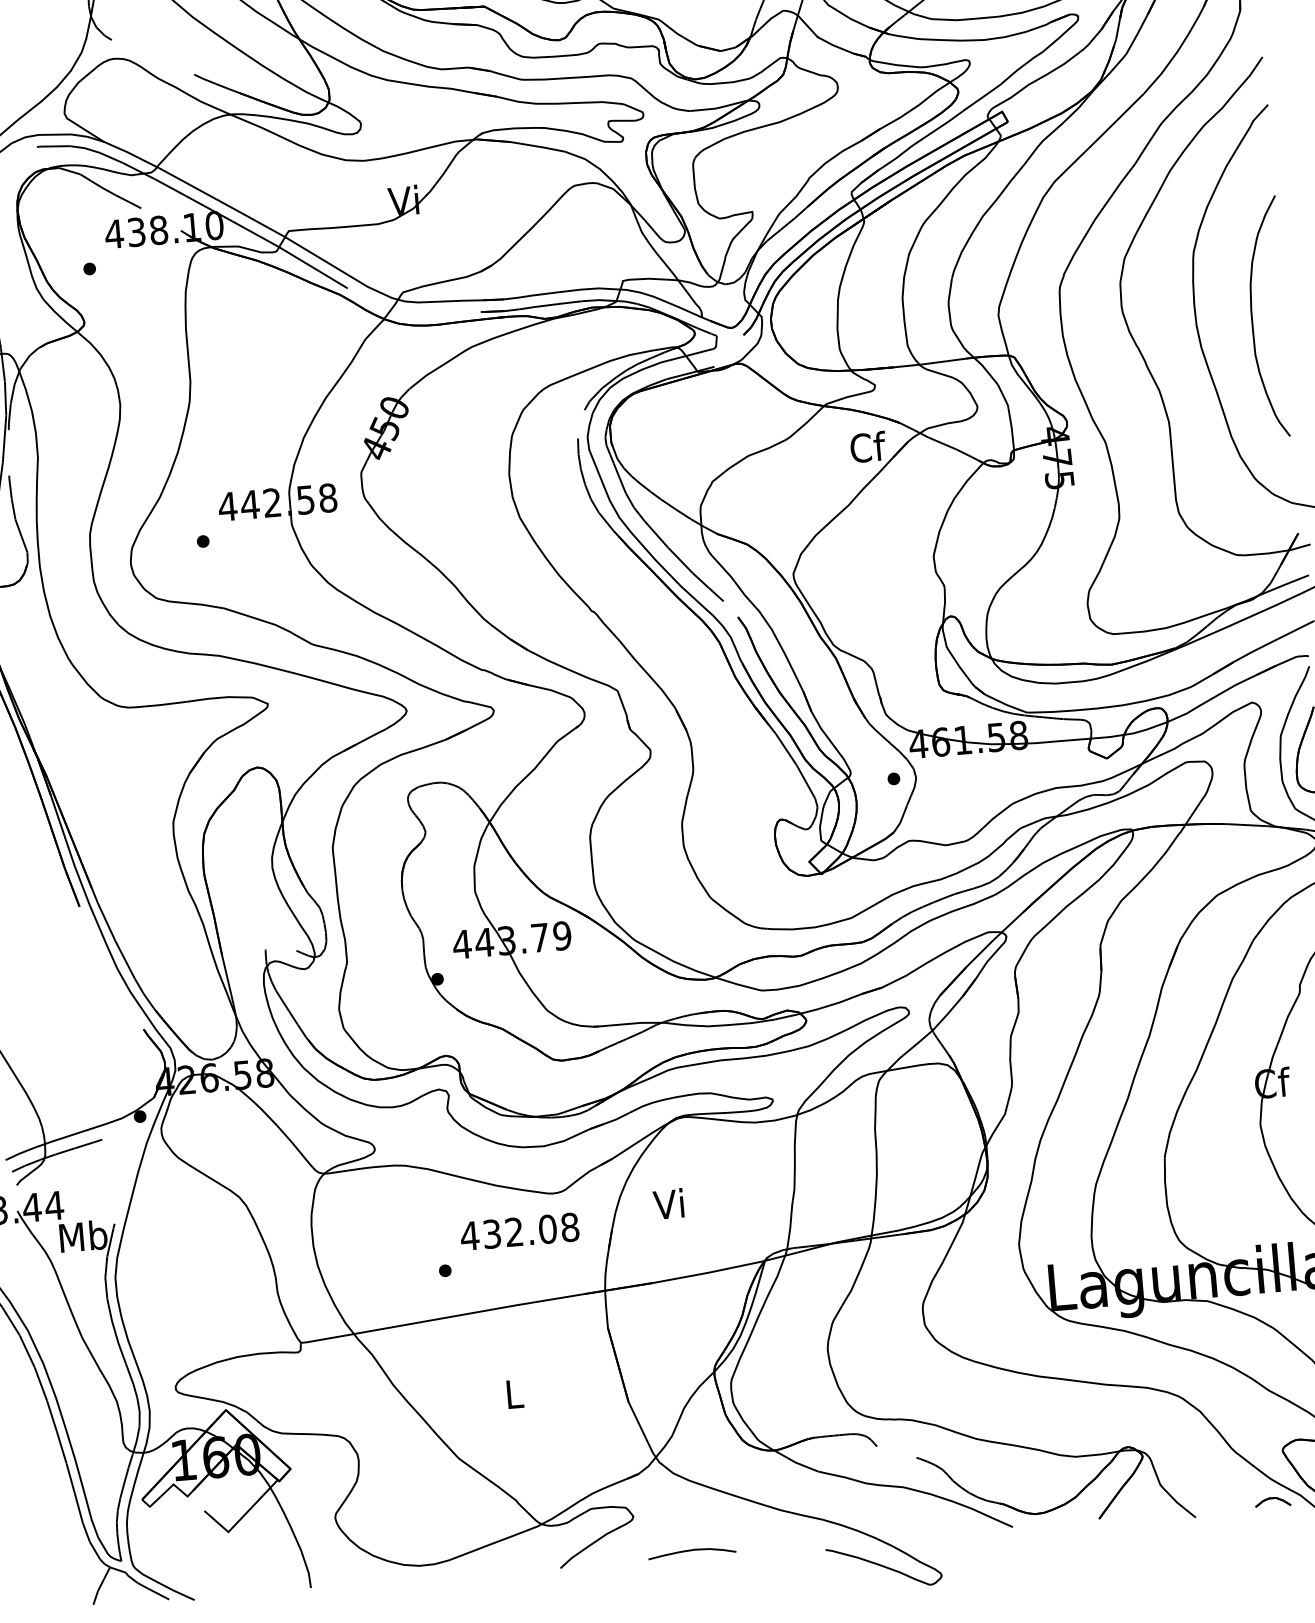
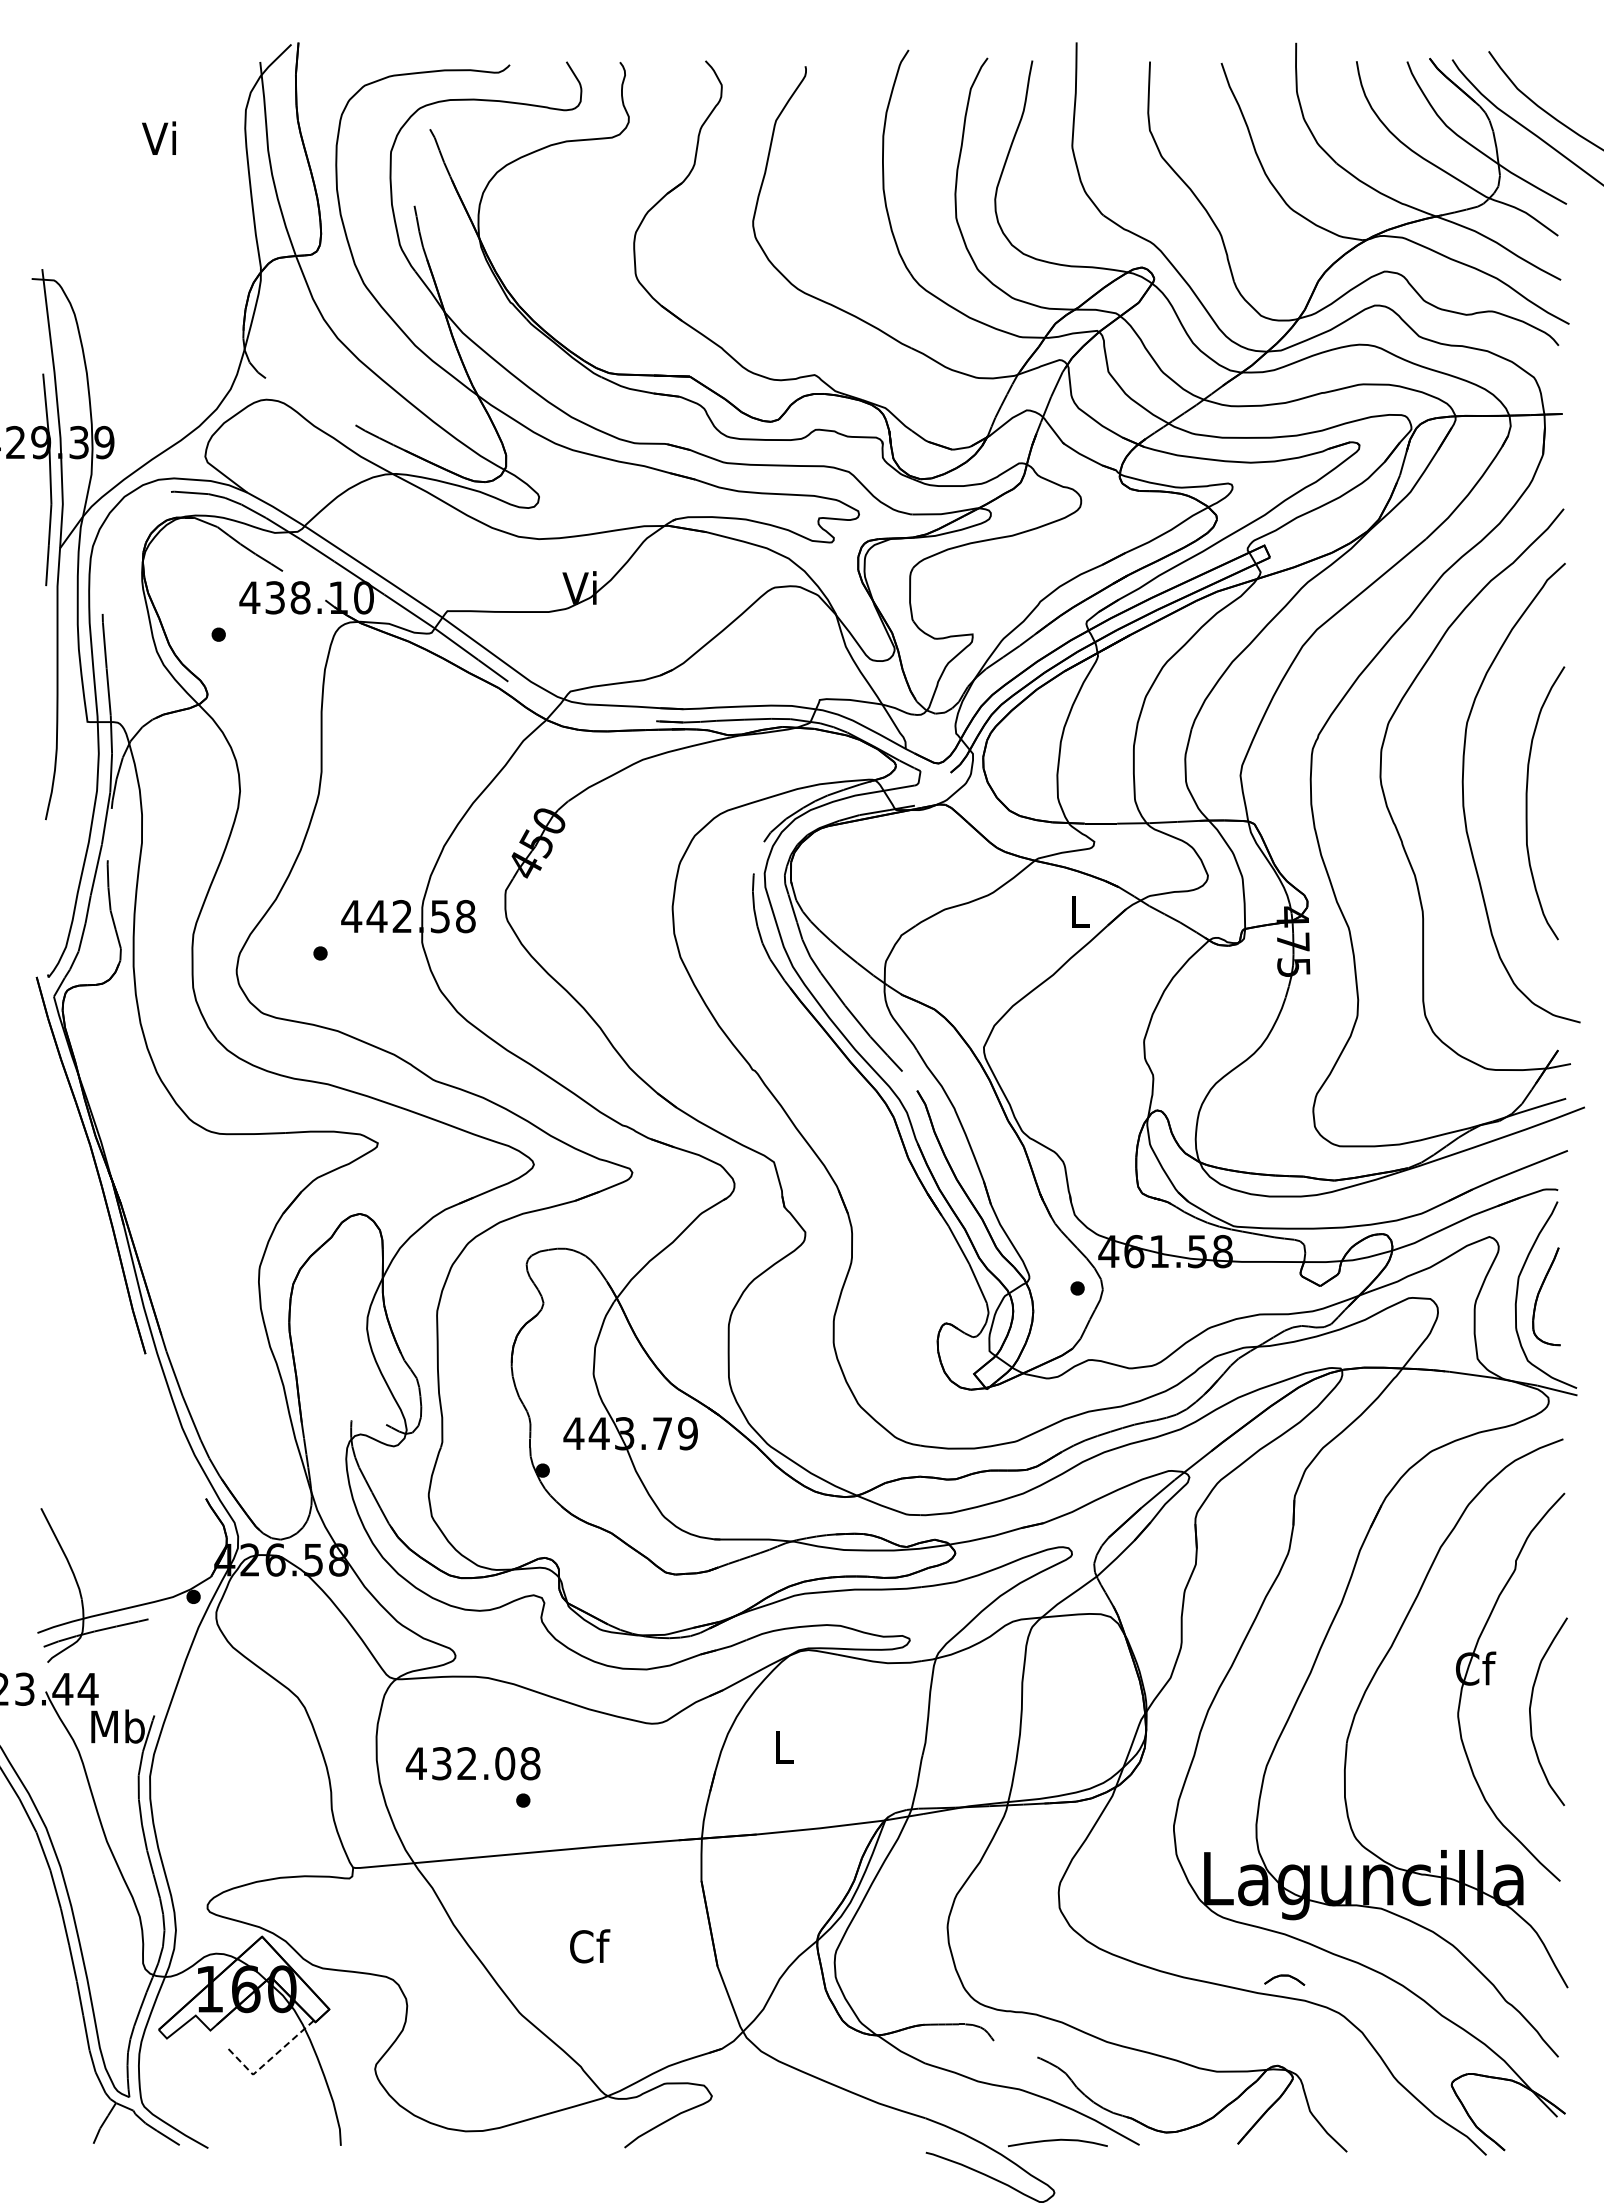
text: (868, 447) -> (1080, 911), Cf -> L
text: (668, 1203) -> (781, 1746), Vi -> L
text: (519, 1231) -> (472, 1763), moved
text: (515, 1393) -> (590, 1946), L -> Cf
part: (1272, 1501) -> (1284, 1979), moved
line: (241, 1518) -> (269, 2060), solid -> dashed
curve: (691, 1550) -> (1057, 2140), moved

